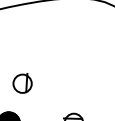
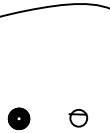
part: (22, 82) -> (31, 81), removed

